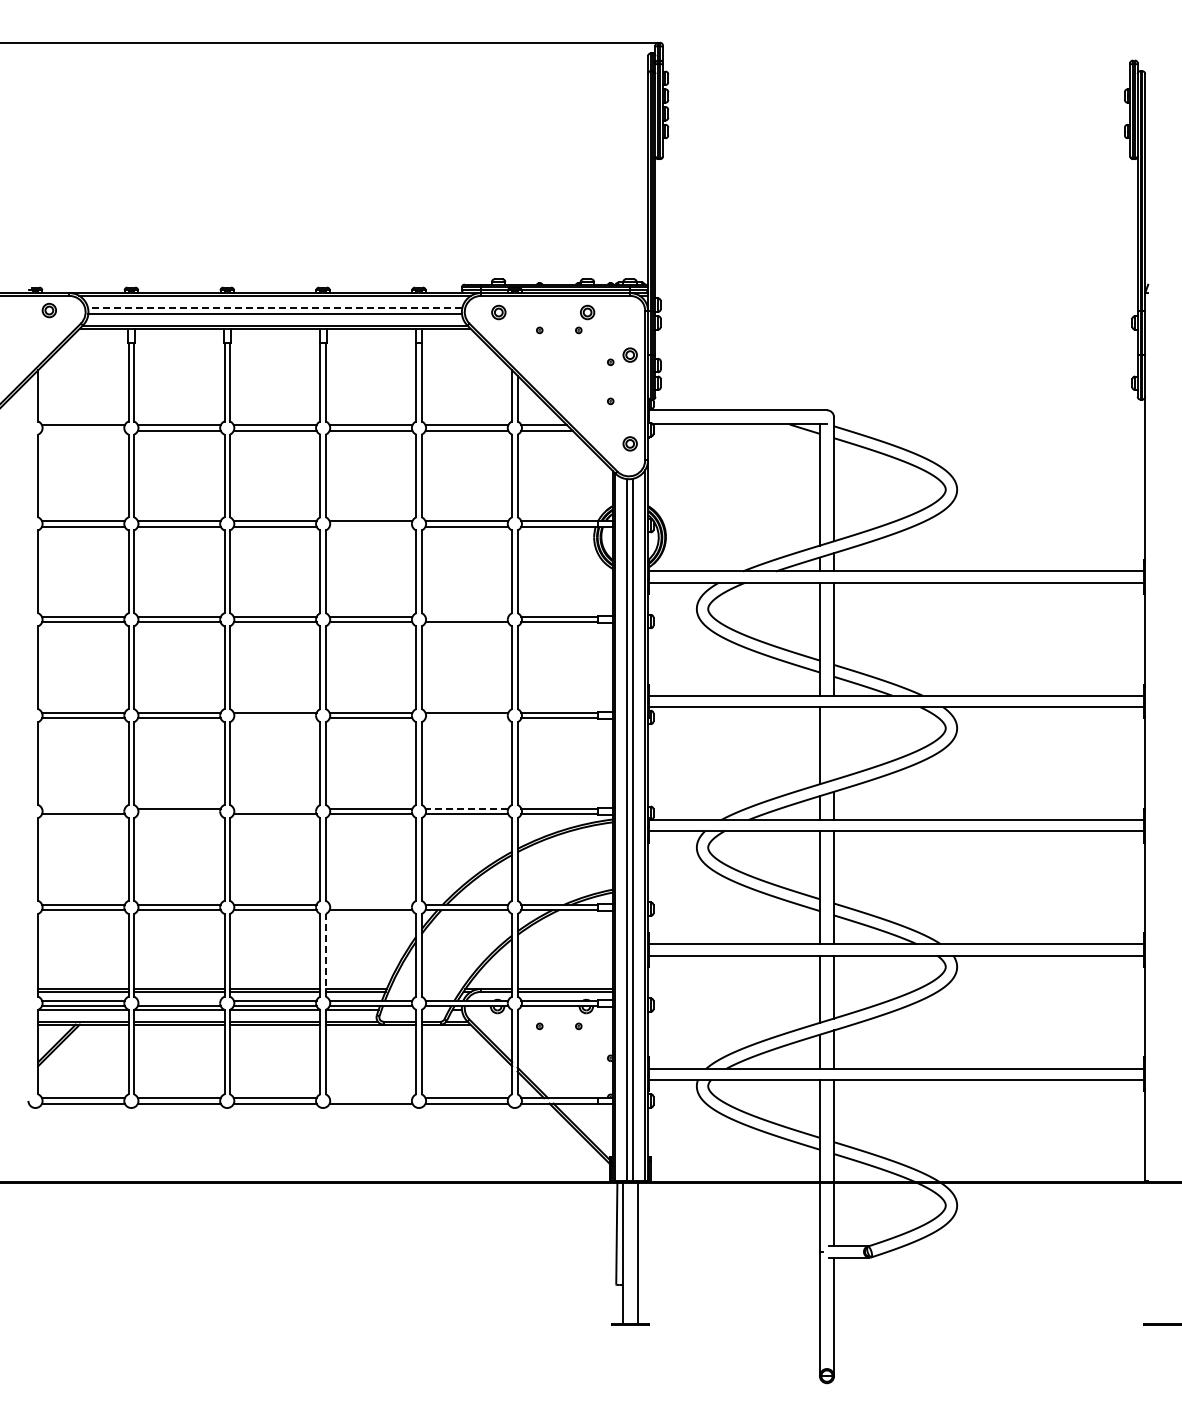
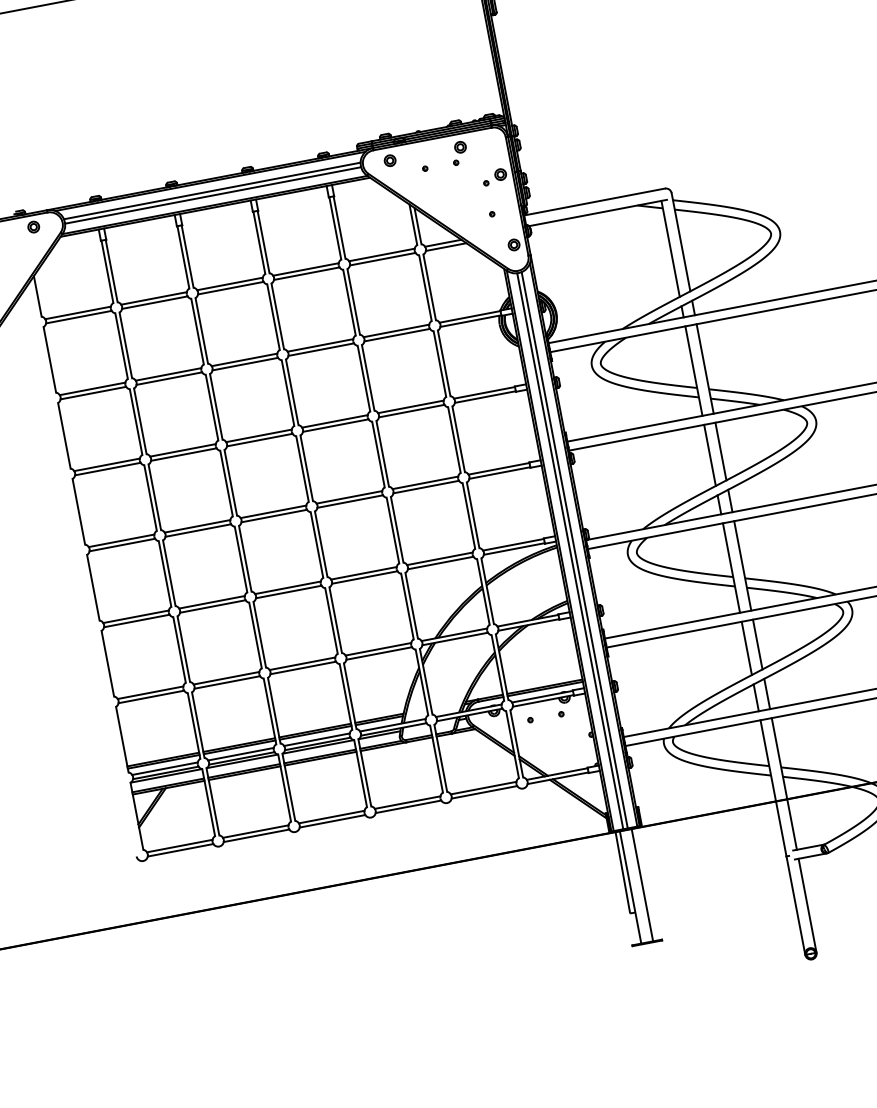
line: (274, 308) -> (211, 191), dashed -> solid
line: (83, 430) -> (78, 316), added
line: (370, 526) -> (320, 349), added
line: (466, 617) -> (410, 407), added
line: (274, 718) -> (273, 516), added
line: (466, 718) -> (425, 487), added
line: (834, 743) -> (721, 451), added
line: (83, 808) -> (136, 616), added
line: (274, 808) -> (287, 587), added
line: (466, 808) -> (439, 558), dashed -> solid
line: (178, 814) -> (212, 606), added
line: (370, 904) -> (377, 649), added
line: (325, 954) -> (349, 695), dashed -> solid
line: (178, 1000) -> (240, 754), added
line: (370, 1098) -> (407, 802), added

